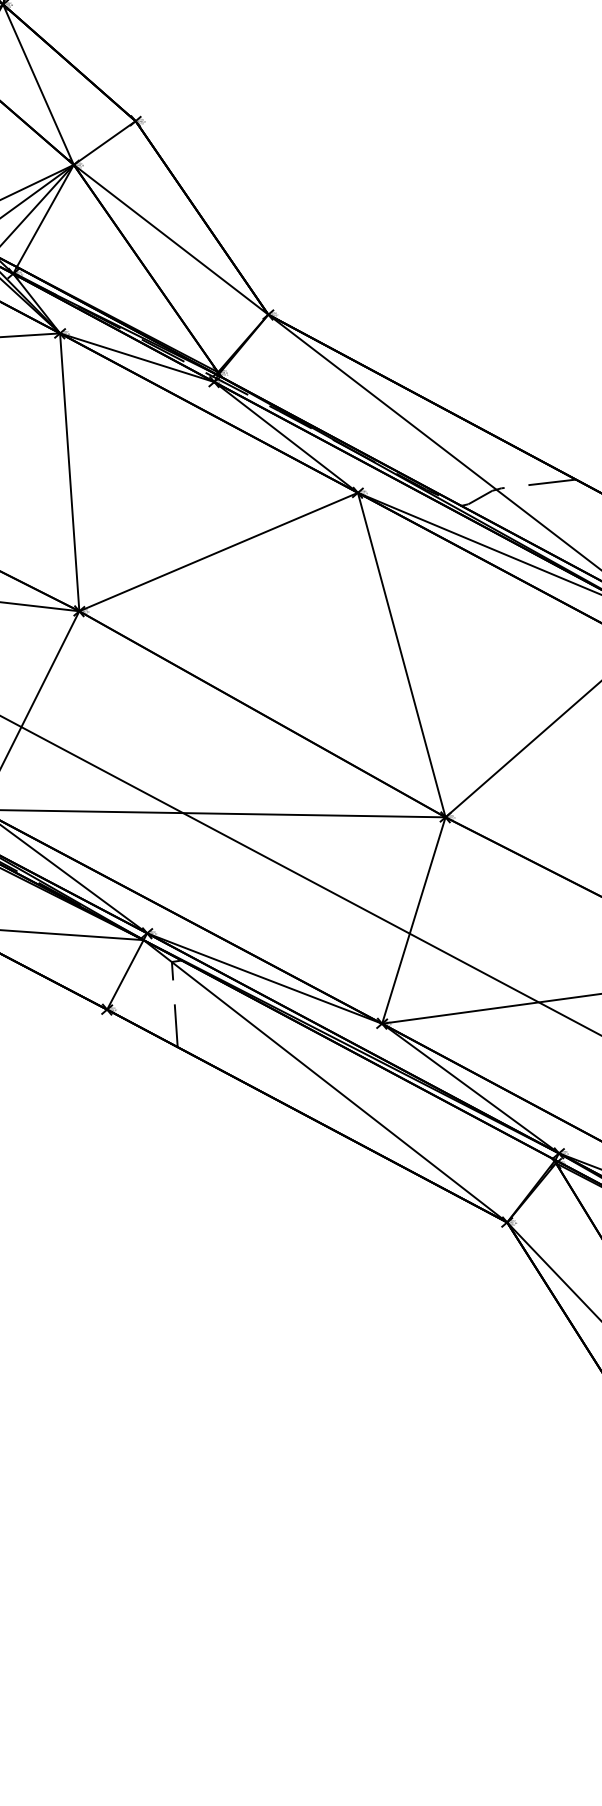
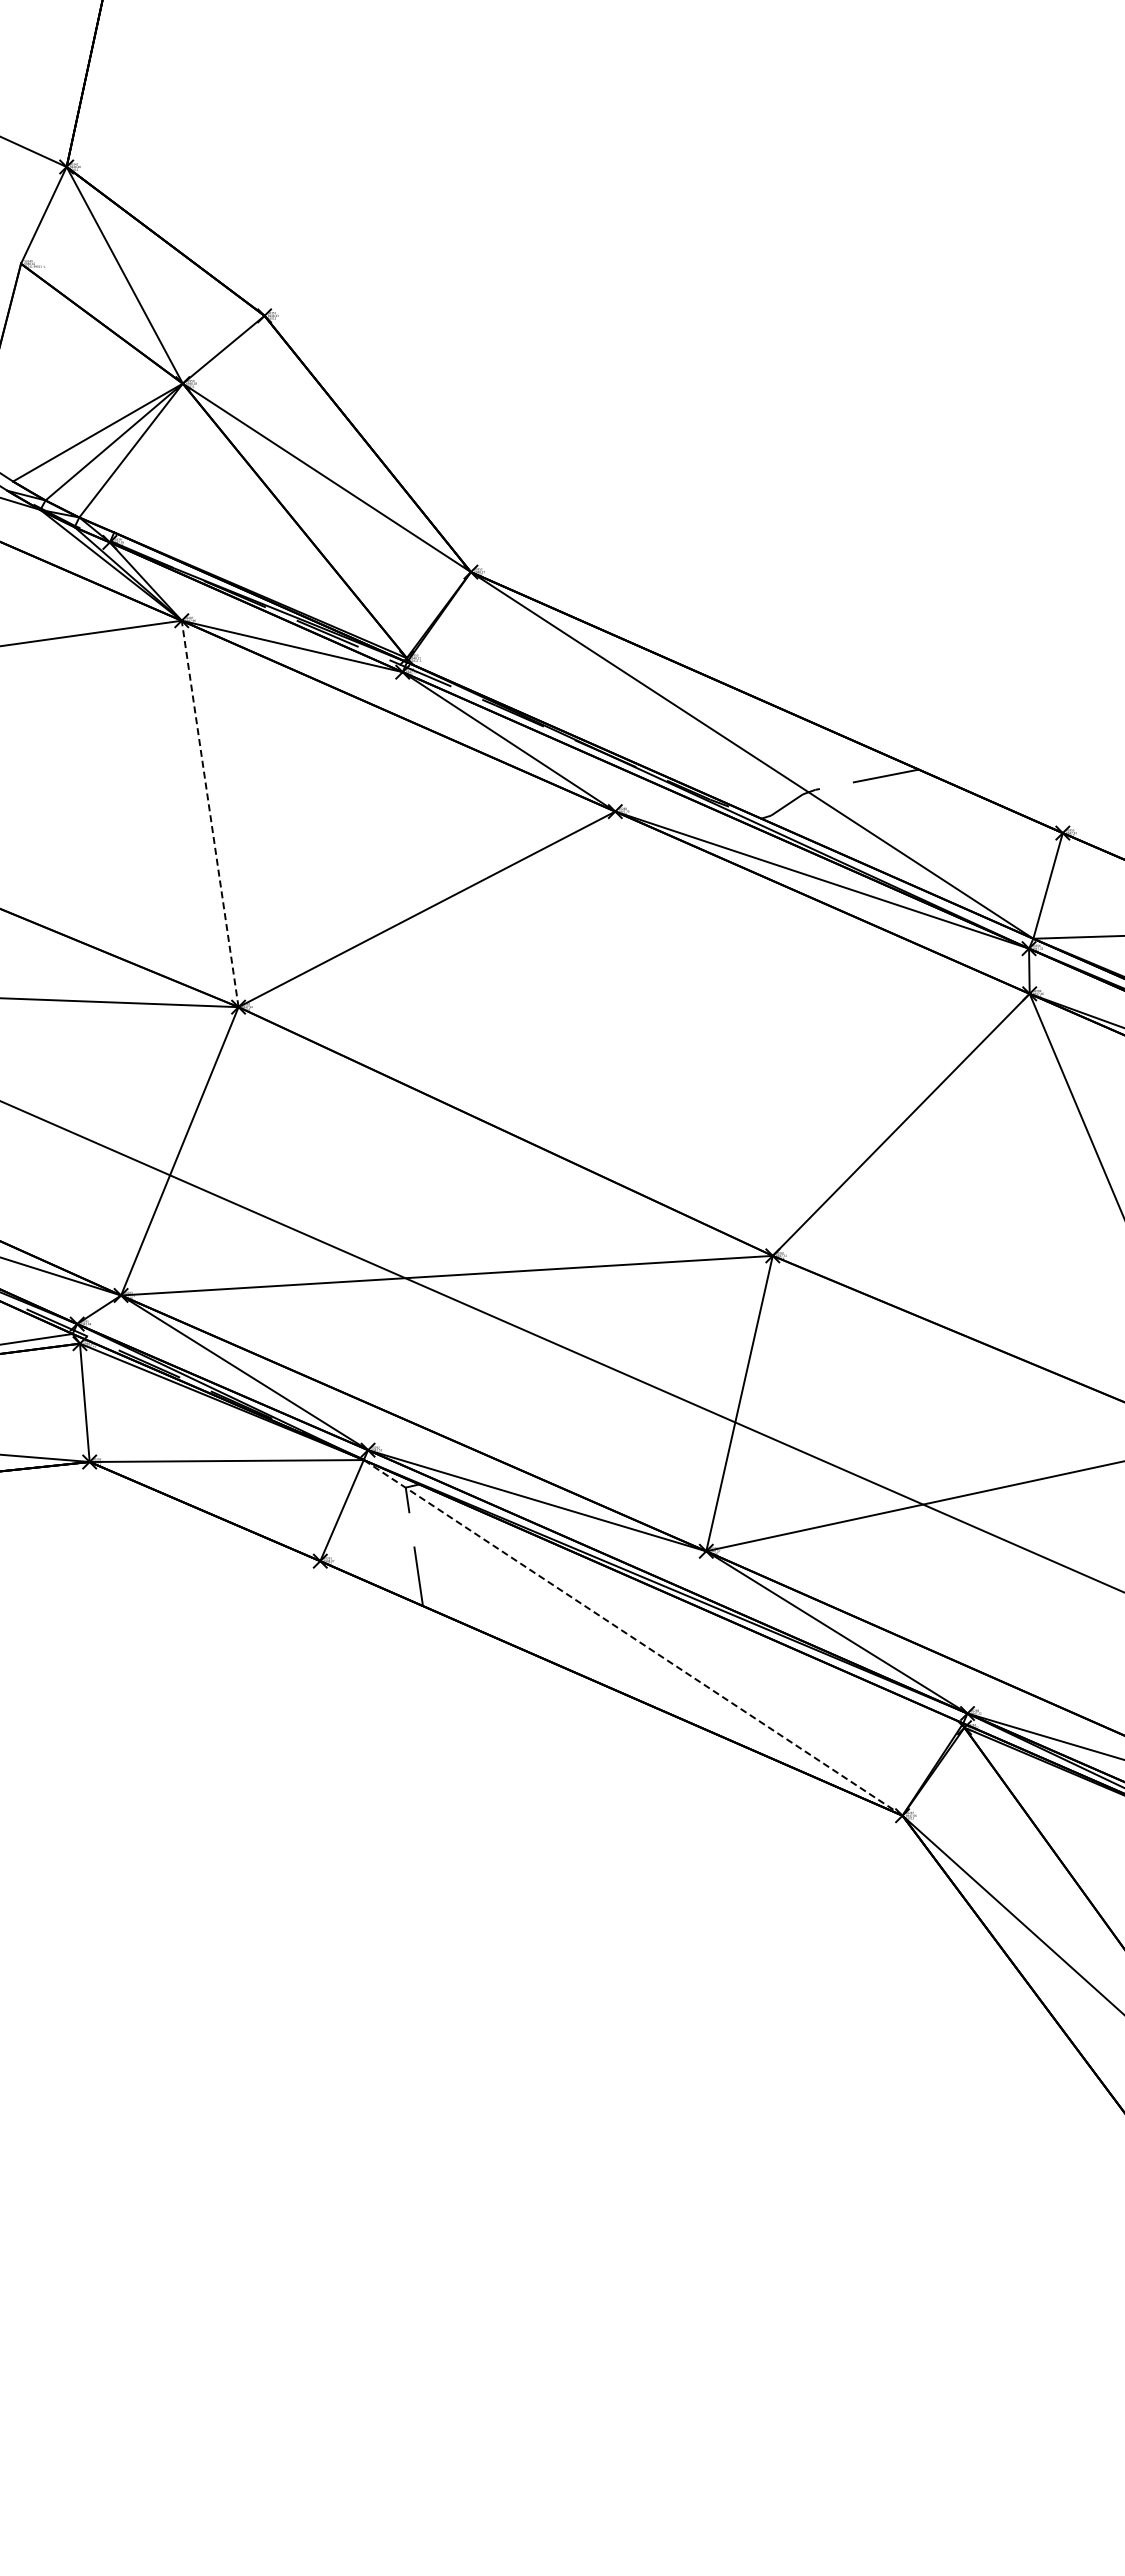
line: (45, 215) -> (148, 457), removed
line: (69, 472) -> (210, 813), solid -> dashed
line: (401, 654) -> (693, 1033), removed
line: (325, 1081) -> (633, 1637), solid -> dashed

